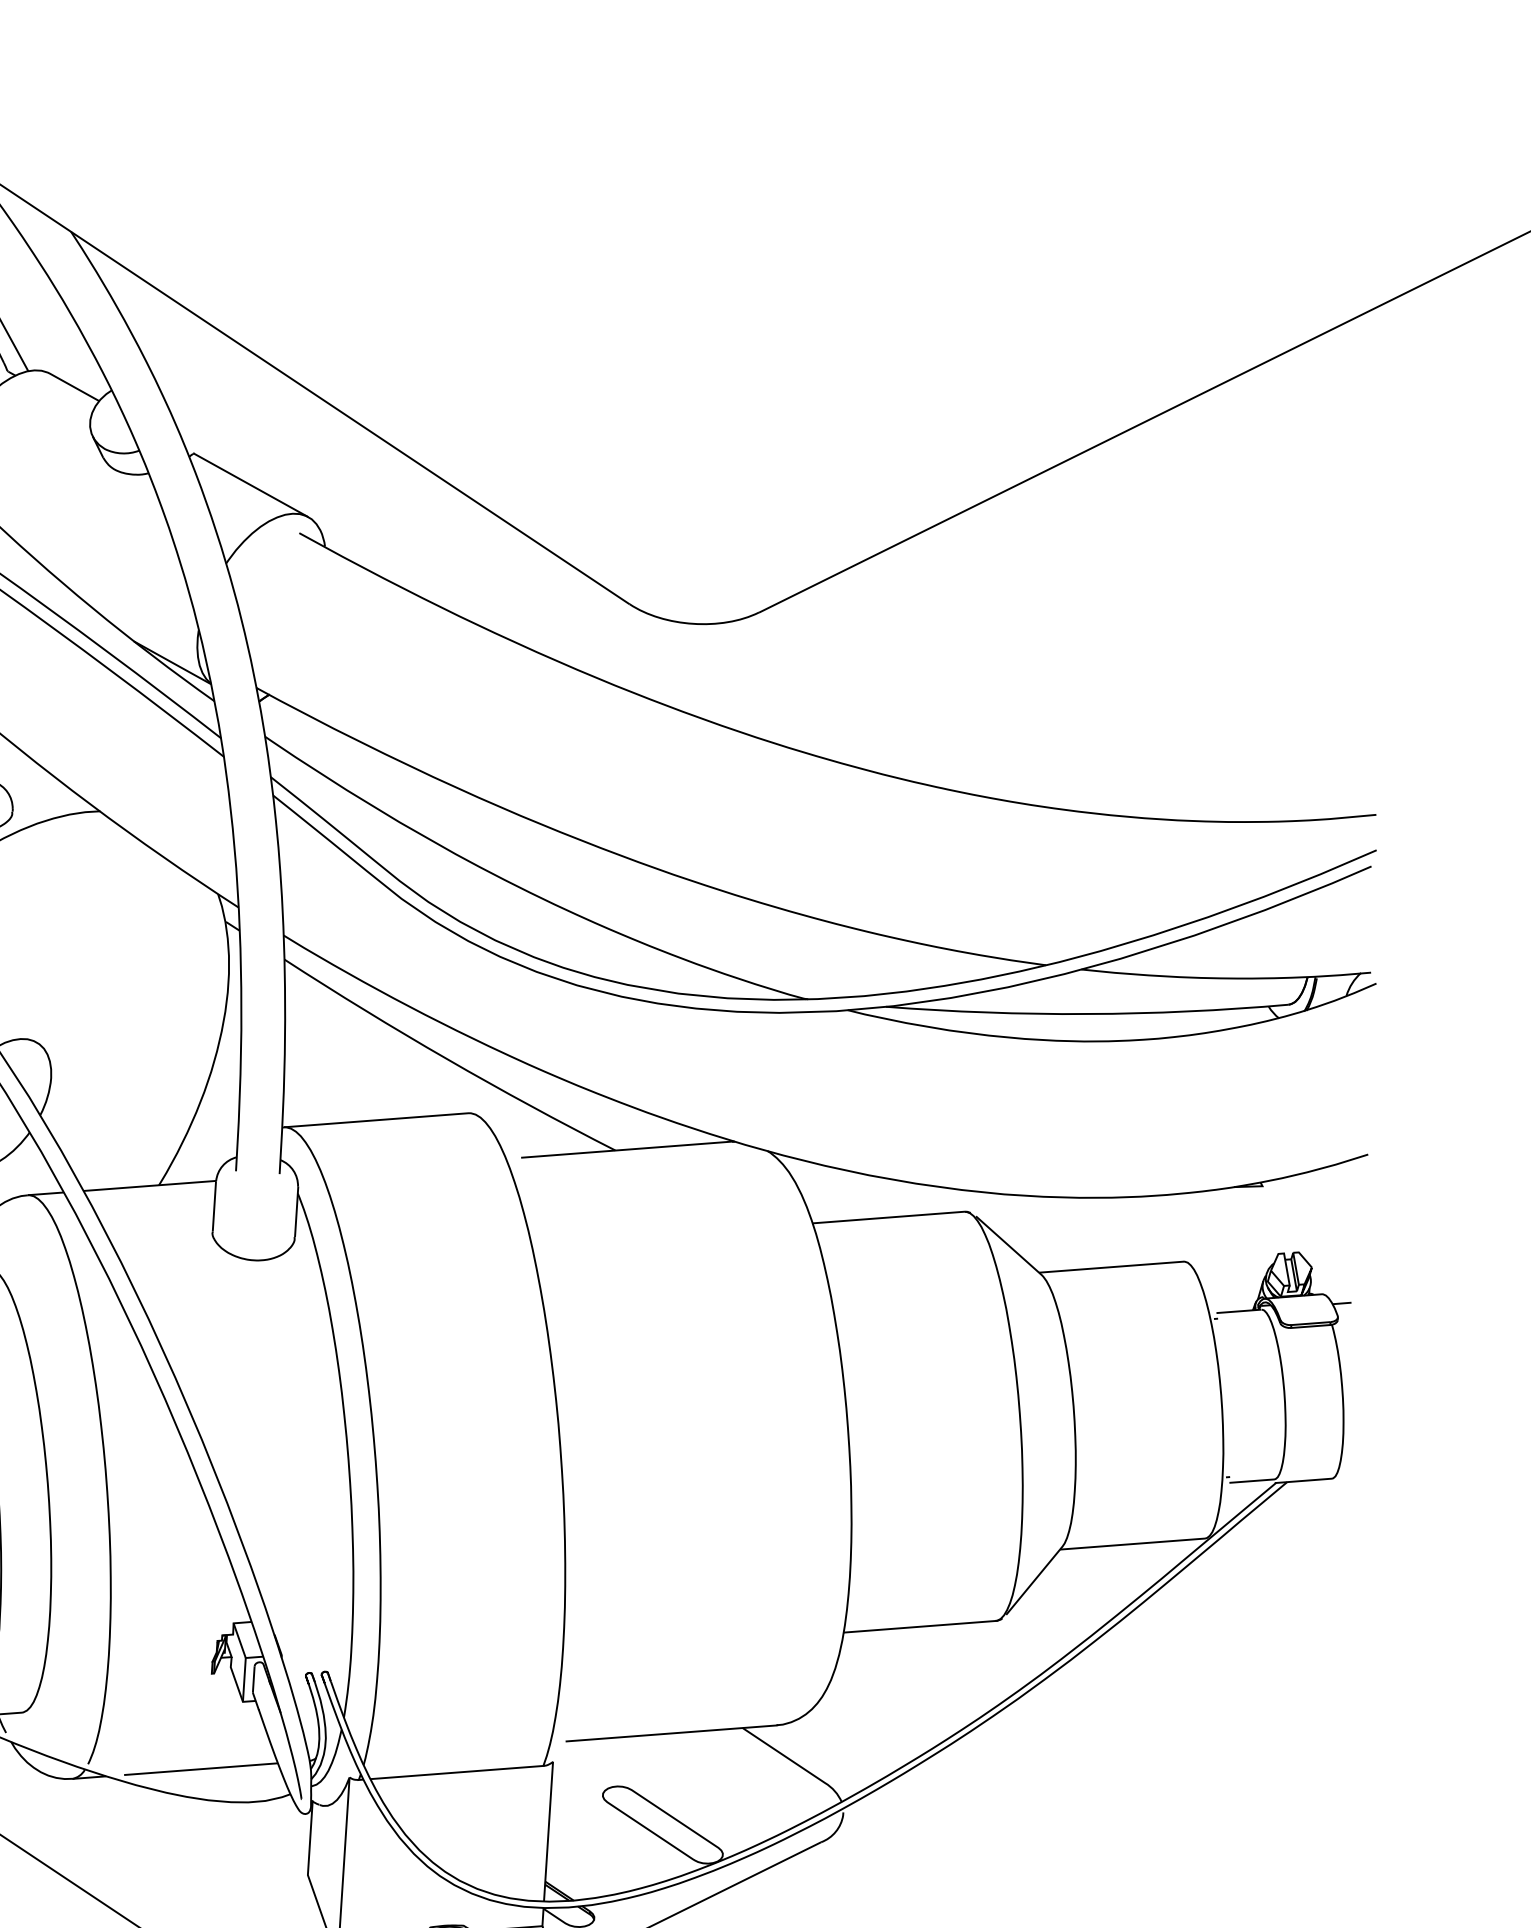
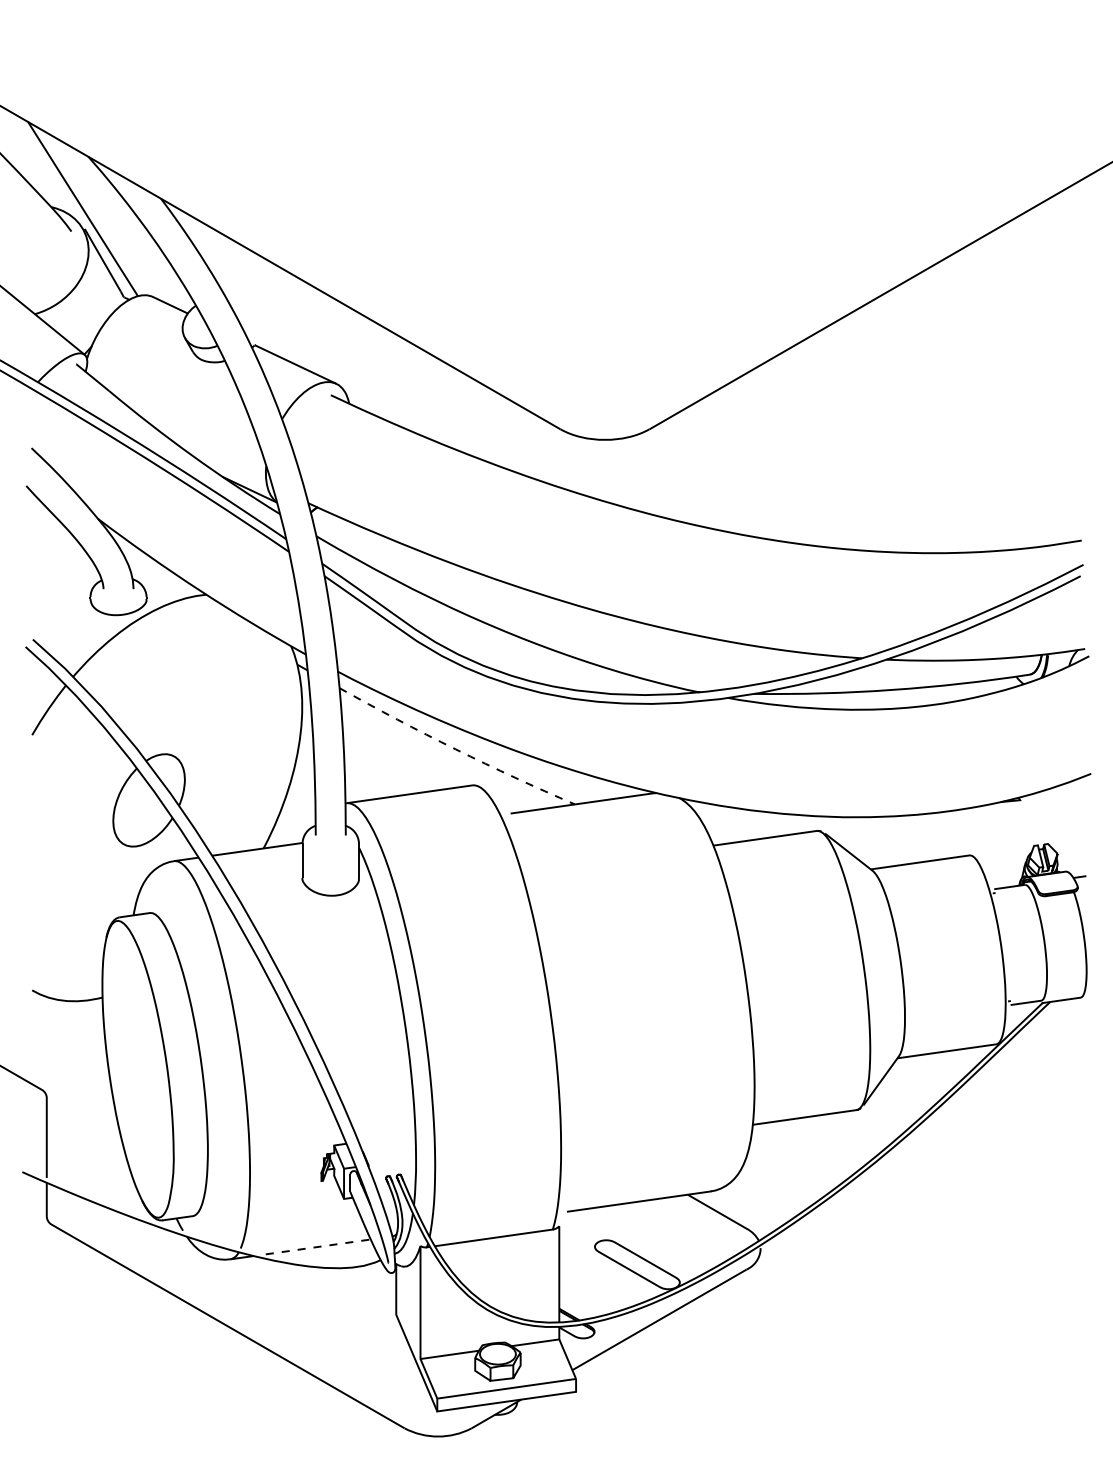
line: (447, 1059) -> (455, 749), solid -> dashed
line: (201, 1768) -> (318, 1246), solid -> dashed

